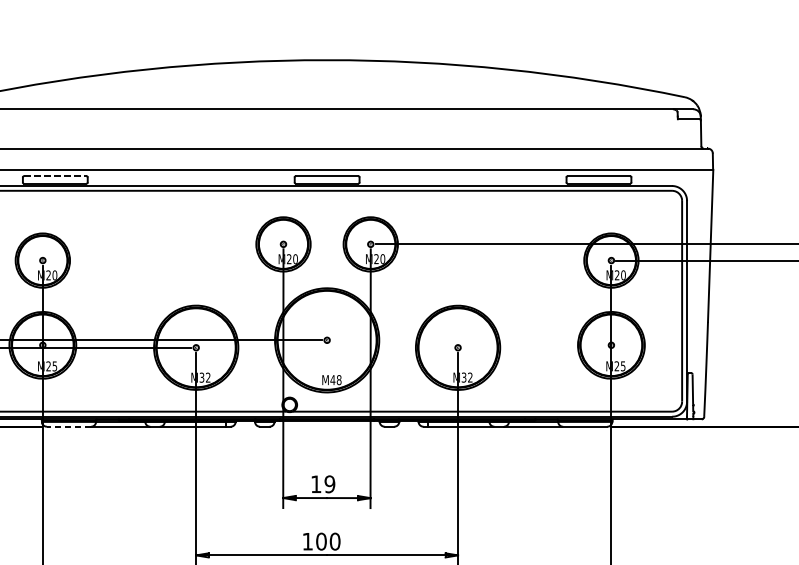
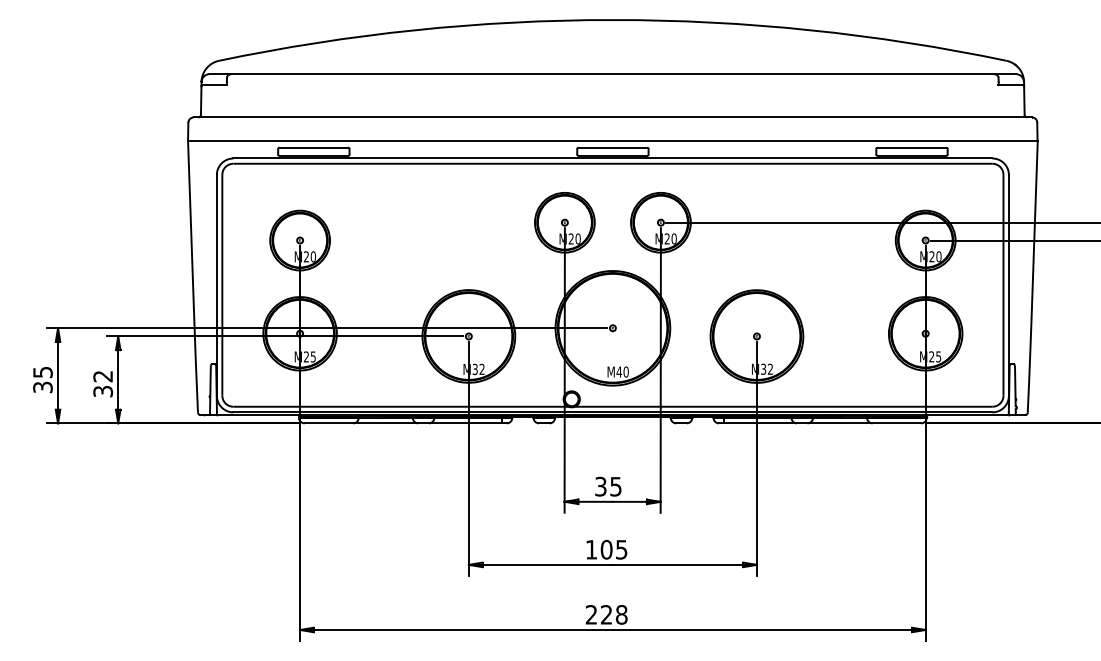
line: (55, 176) -> (314, 147), dashed -> solid
text: (338, 379) -> (625, 371), M48 -> M40
line: (68, 426) -> (328, 423), dashed -> solid
text: (323, 484) -> (608, 486), 19 -> 35
text: (334, 541) -> (621, 549), 100 -> 105

